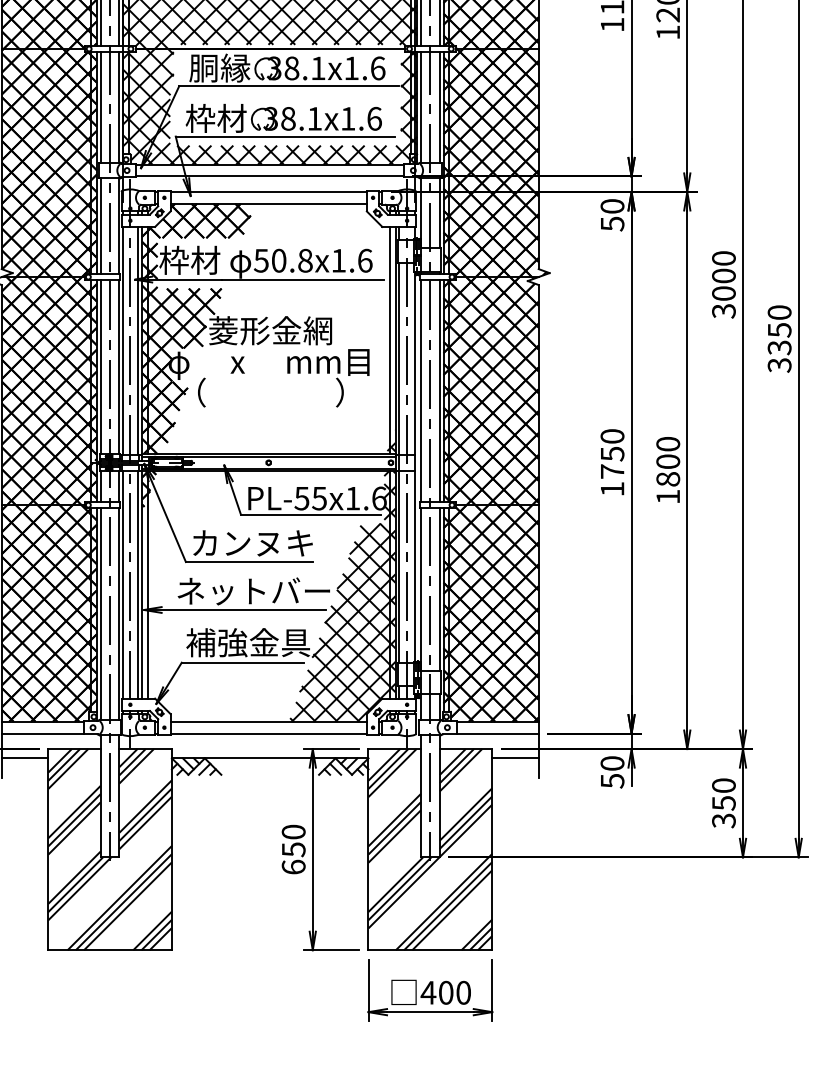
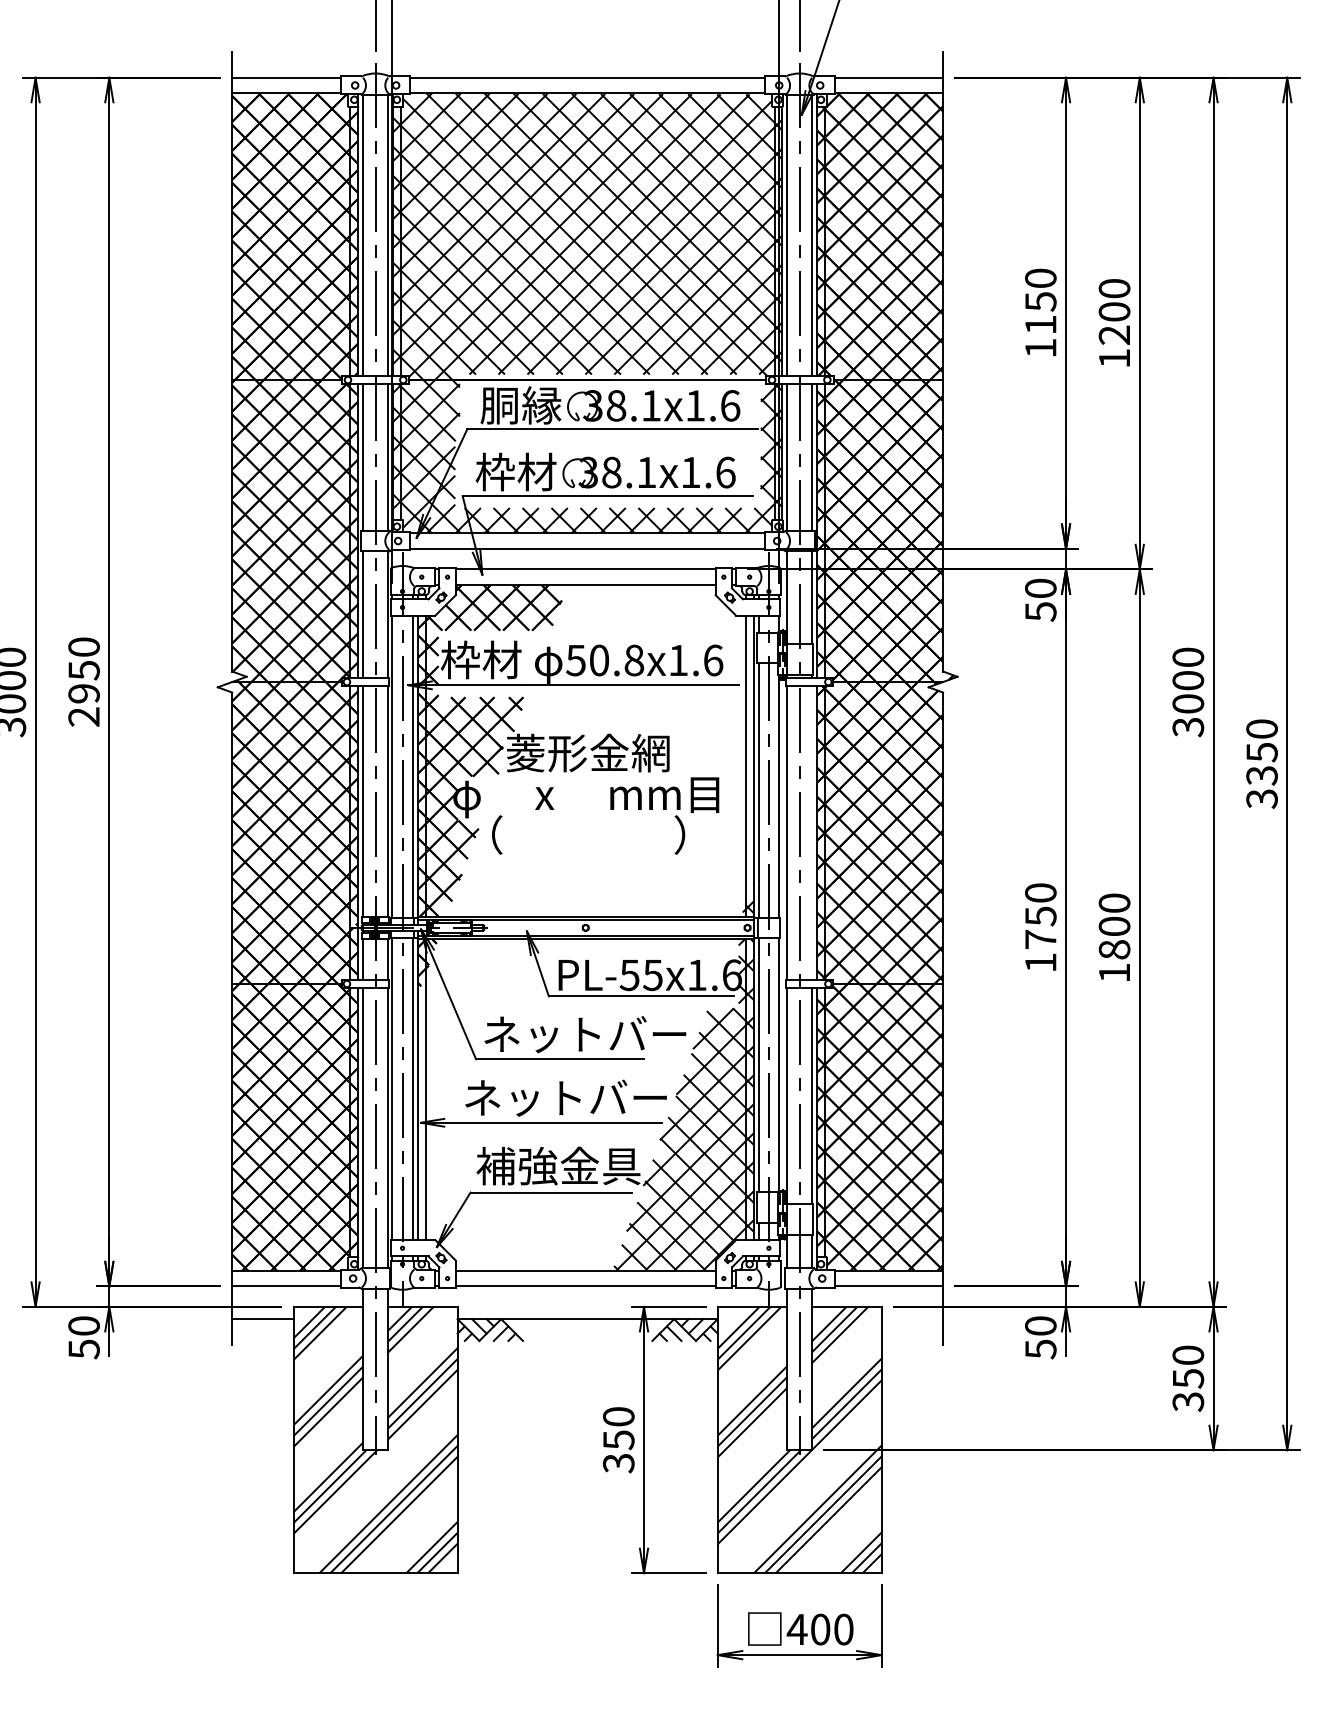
line: (440, 390) -> (812, 832), removed
text: (268, 543) -> (585, 1034), カンヌキ -> ネットバー
line: (515, 758) -> (912, 1319), removed
text: (293, 867) -> (618, 1463), 650 -> 350

